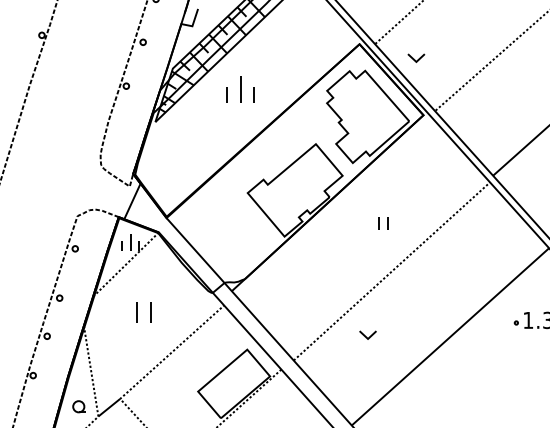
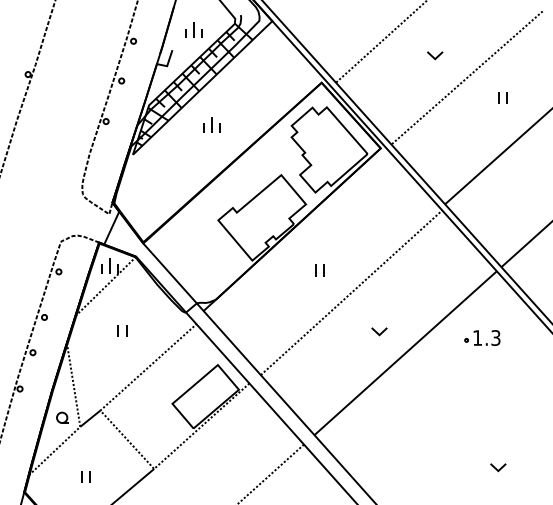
part: (416, 58) -> (435, 55), moved
part: (240, 89) -> (211, 124), size x0.62
part: (383, 223) -> (319, 270), moved
part: (144, 312) -> (122, 330), size x0.62
part: (368, 335) -> (379, 331), moved

